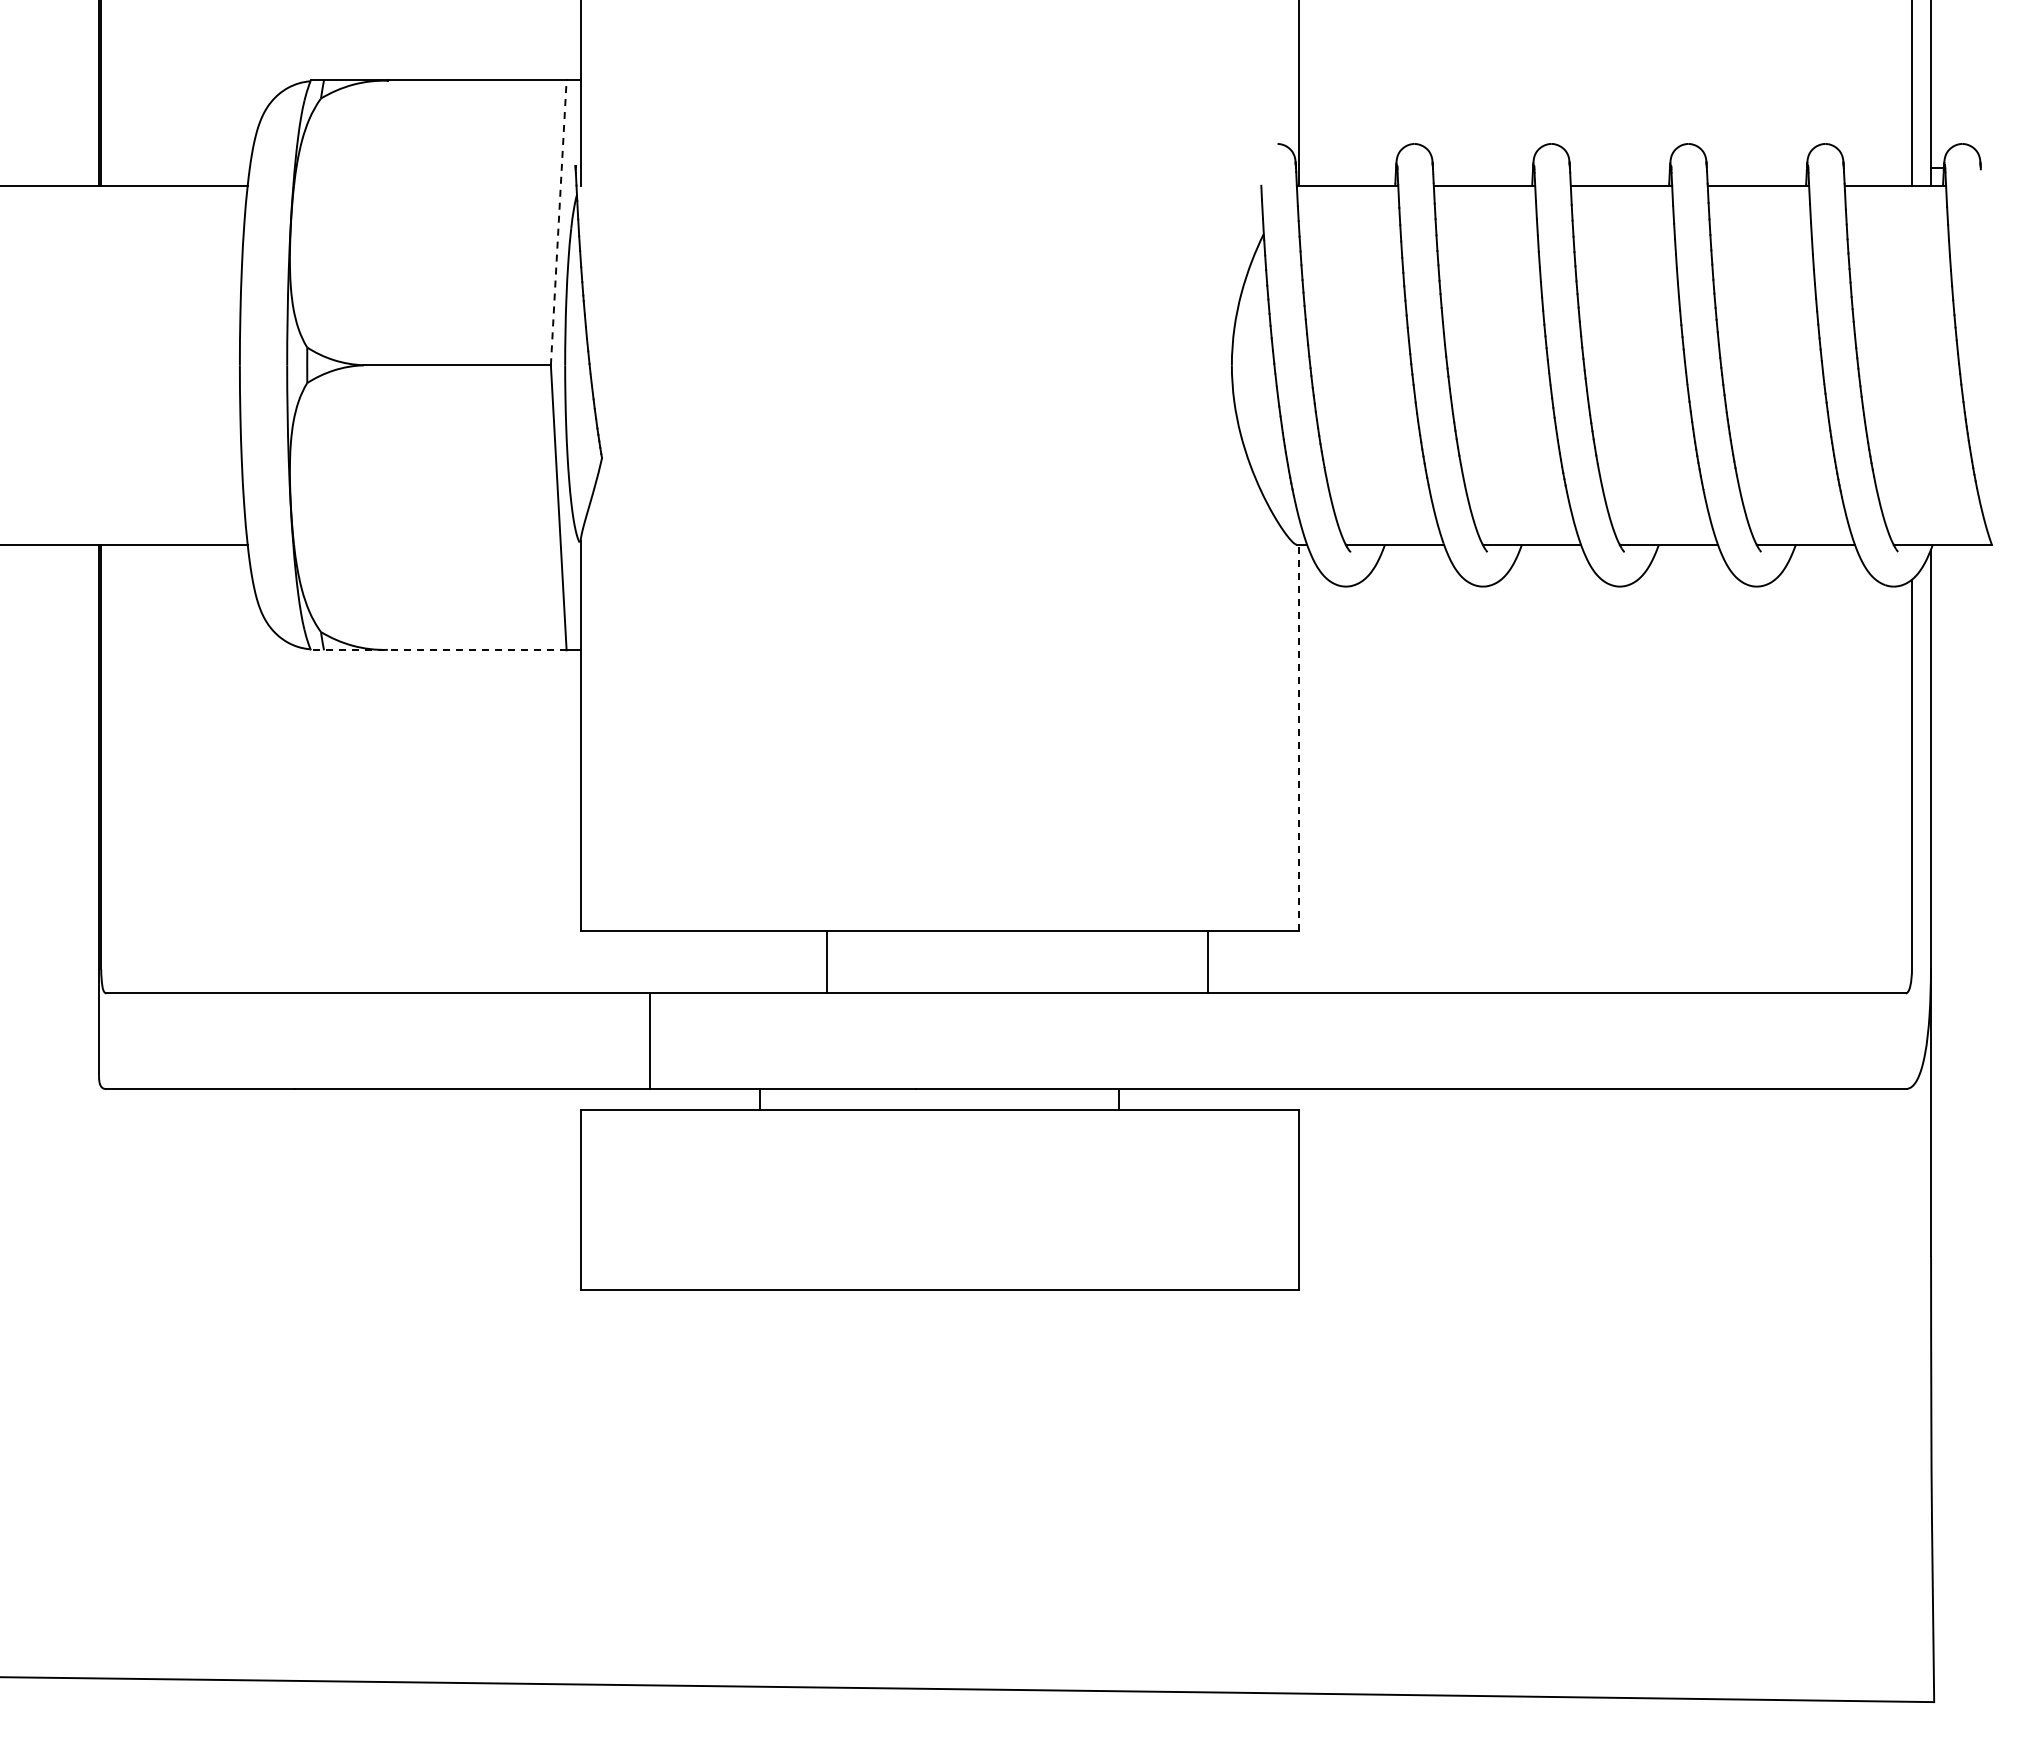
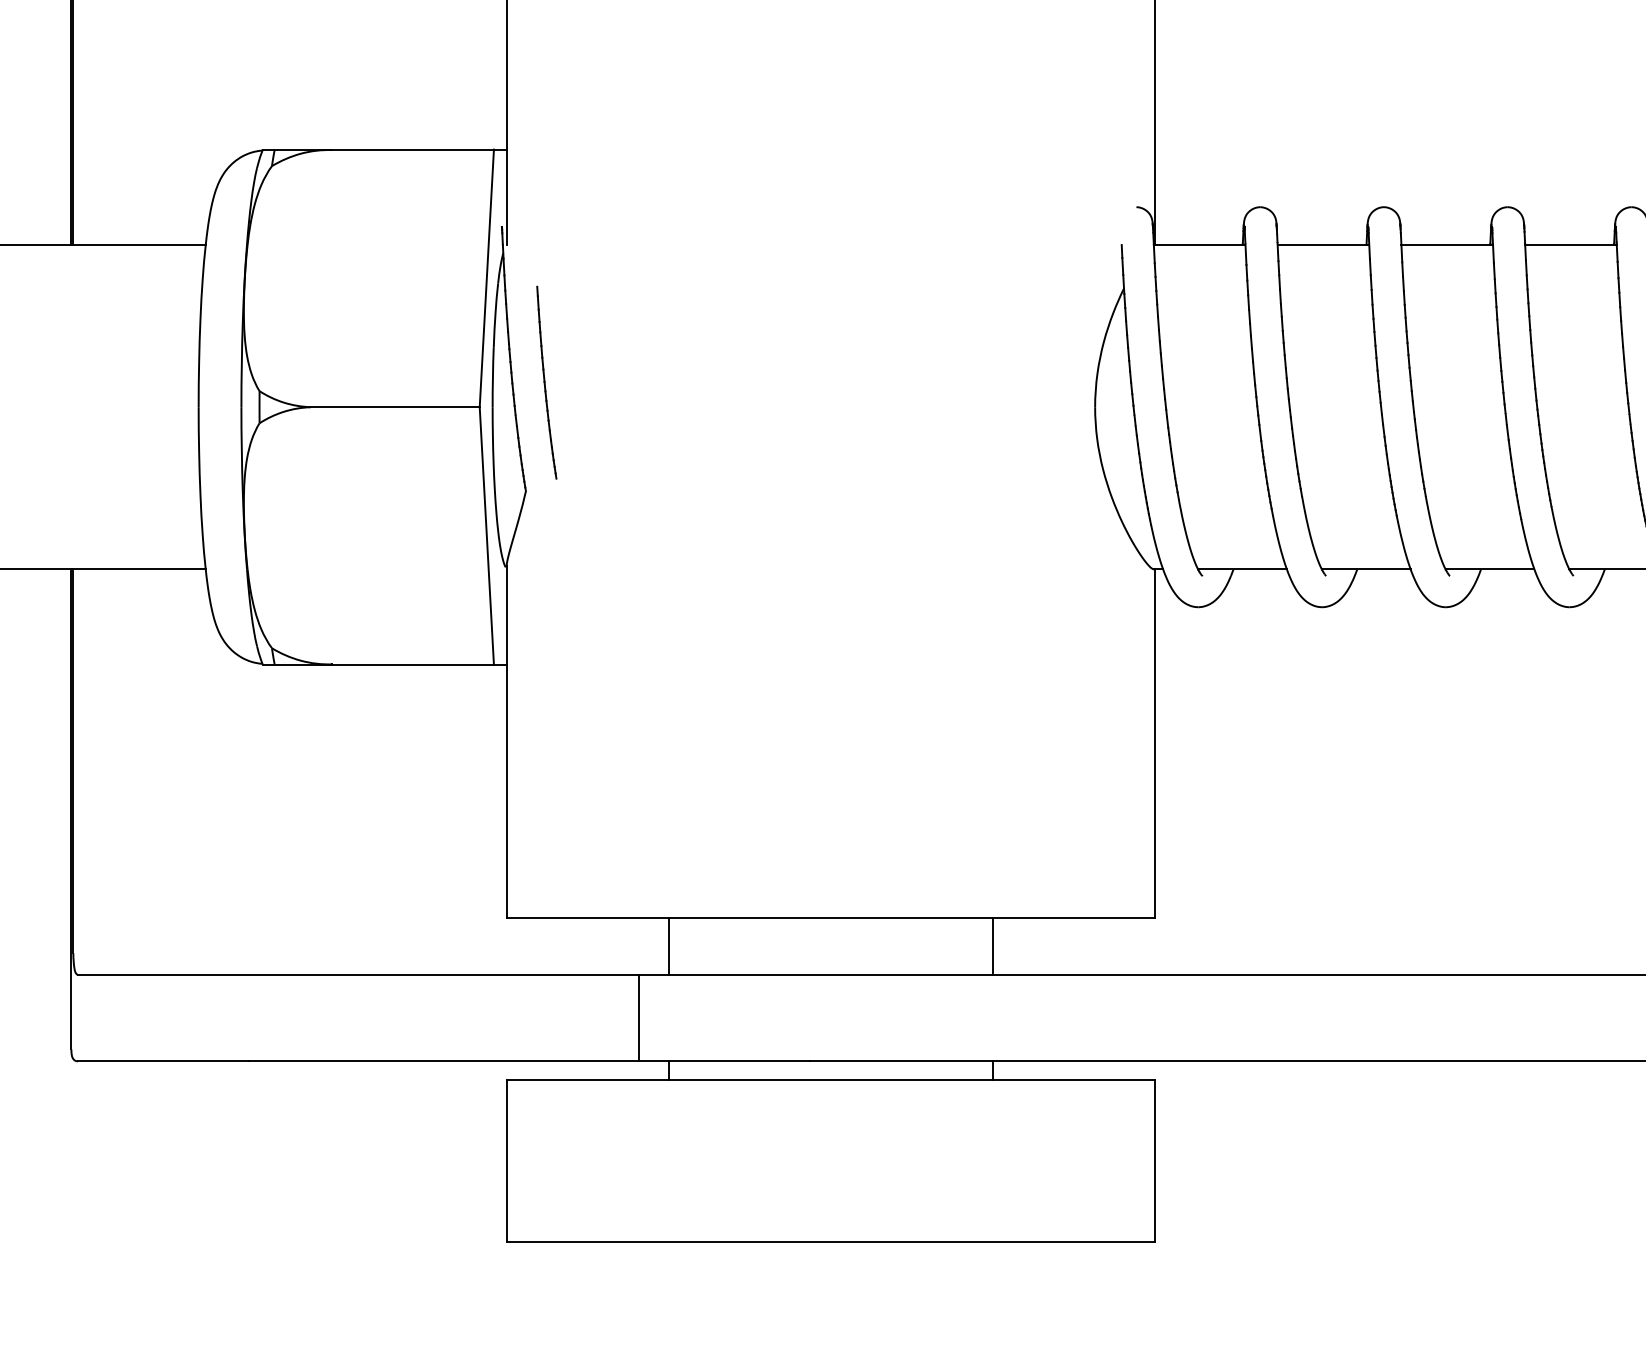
line: (558, 222) -> (486, 278), dashed -> solid
part: (624, 338) -> (546, 382), added
line: (438, 650) -> (378, 664), dashed -> solid
line: (1298, 737) -> (1155, 743), dashed -> solid
line: (827, 961) -> (669, 946), moved
line: (1208, 961) -> (993, 946), moved
line: (650, 1041) -> (639, 1018), moved

